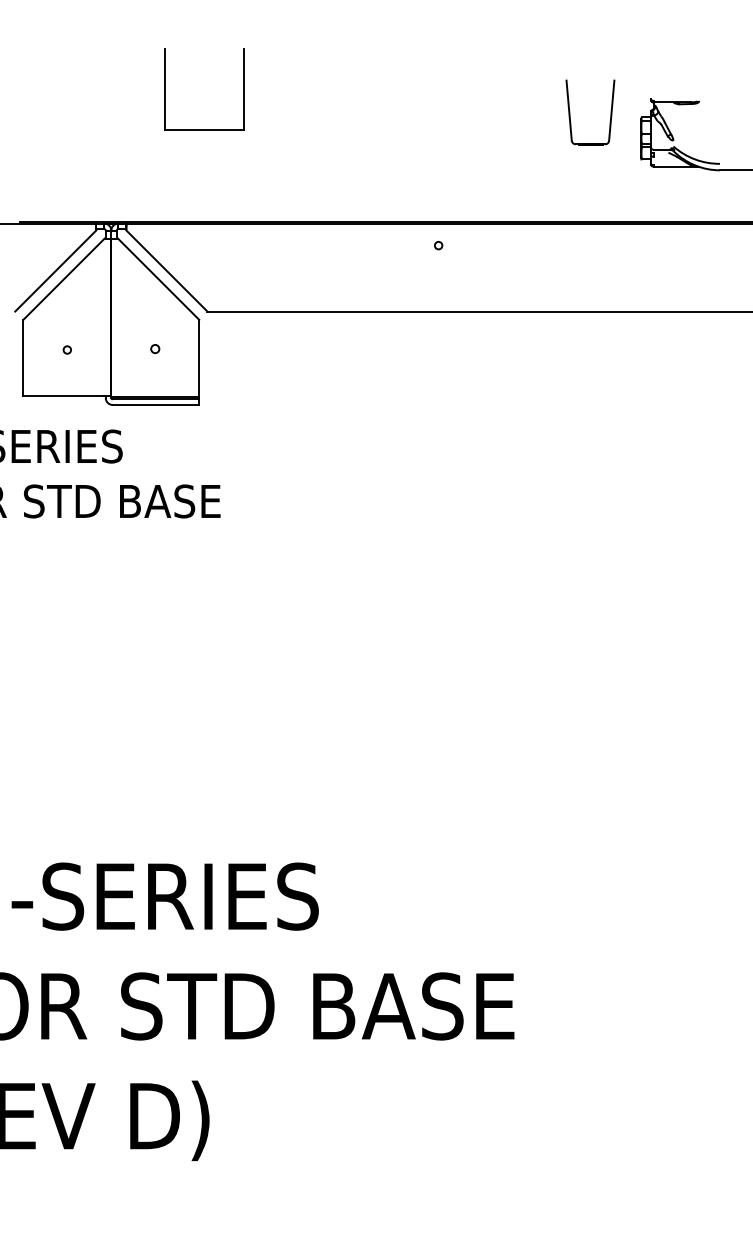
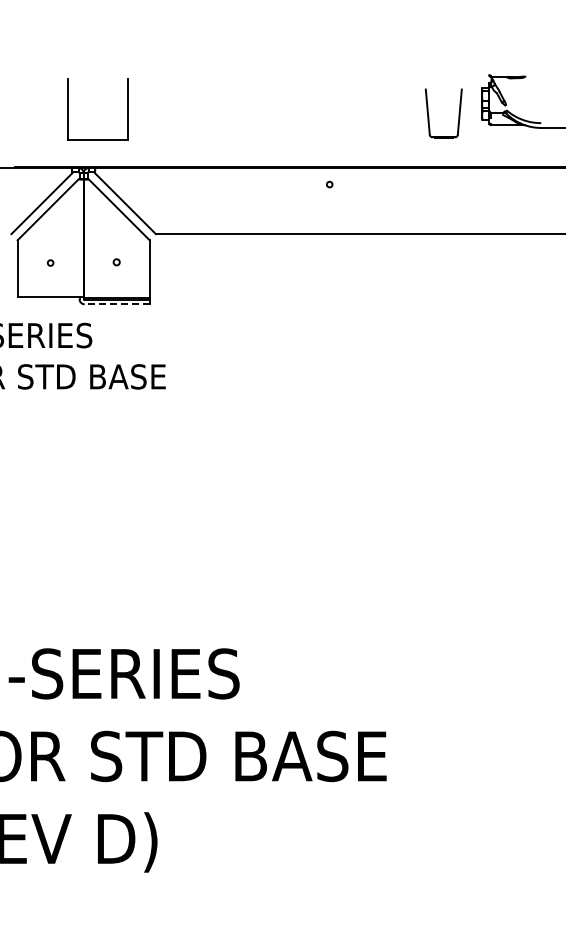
part: (165, 89) -> (68, 109), moved
part: (571, 116) -> (429, 116), moved
line: (156, 405) -> (117, 304), solid -> dashed

